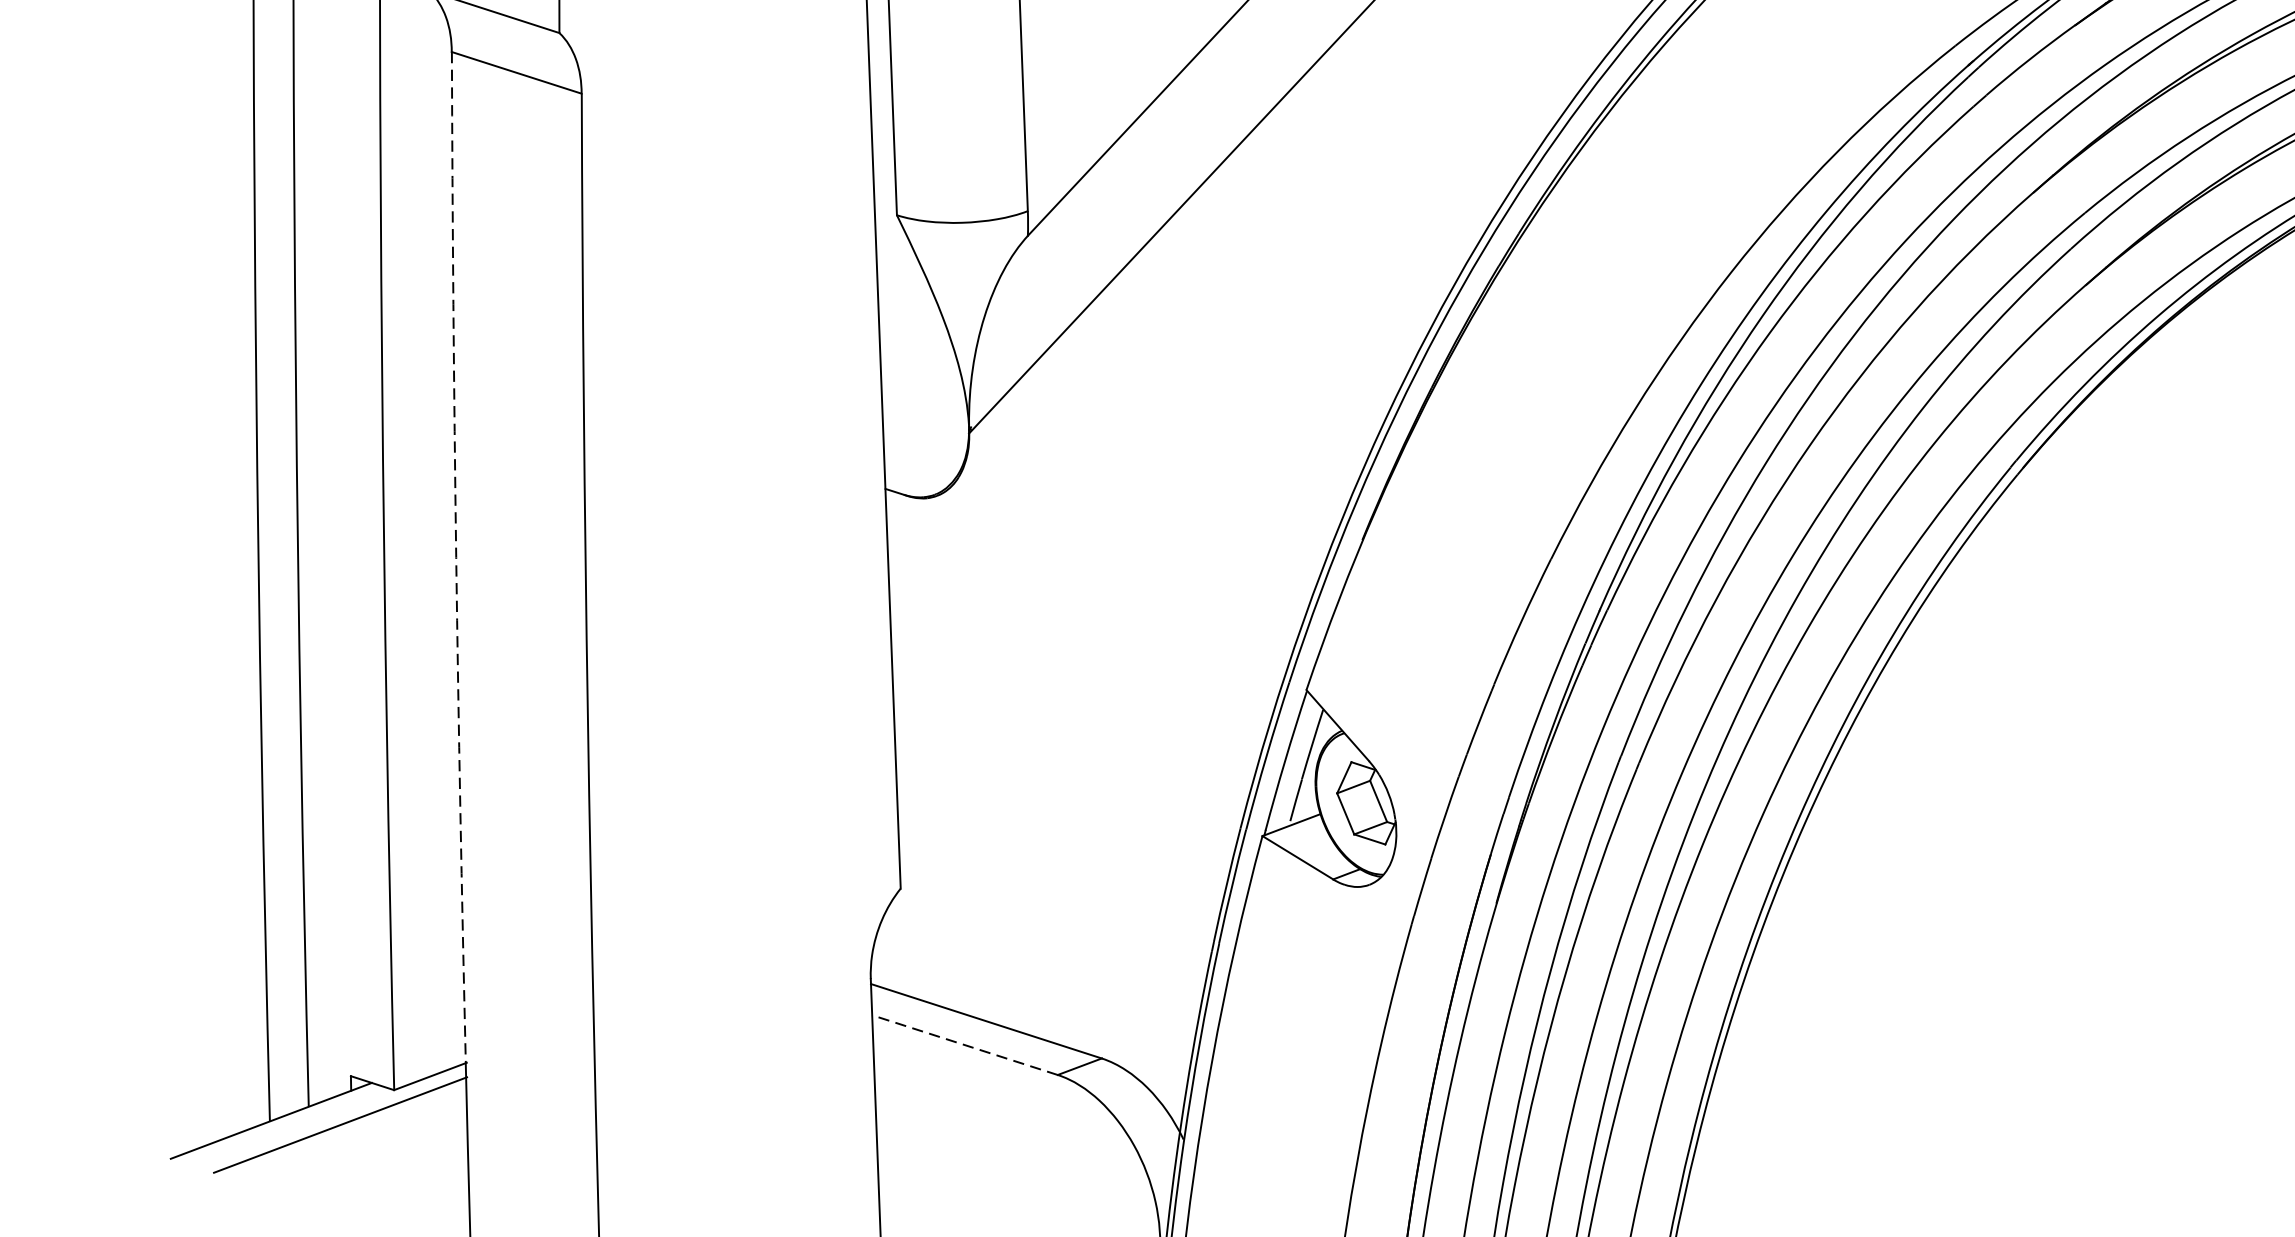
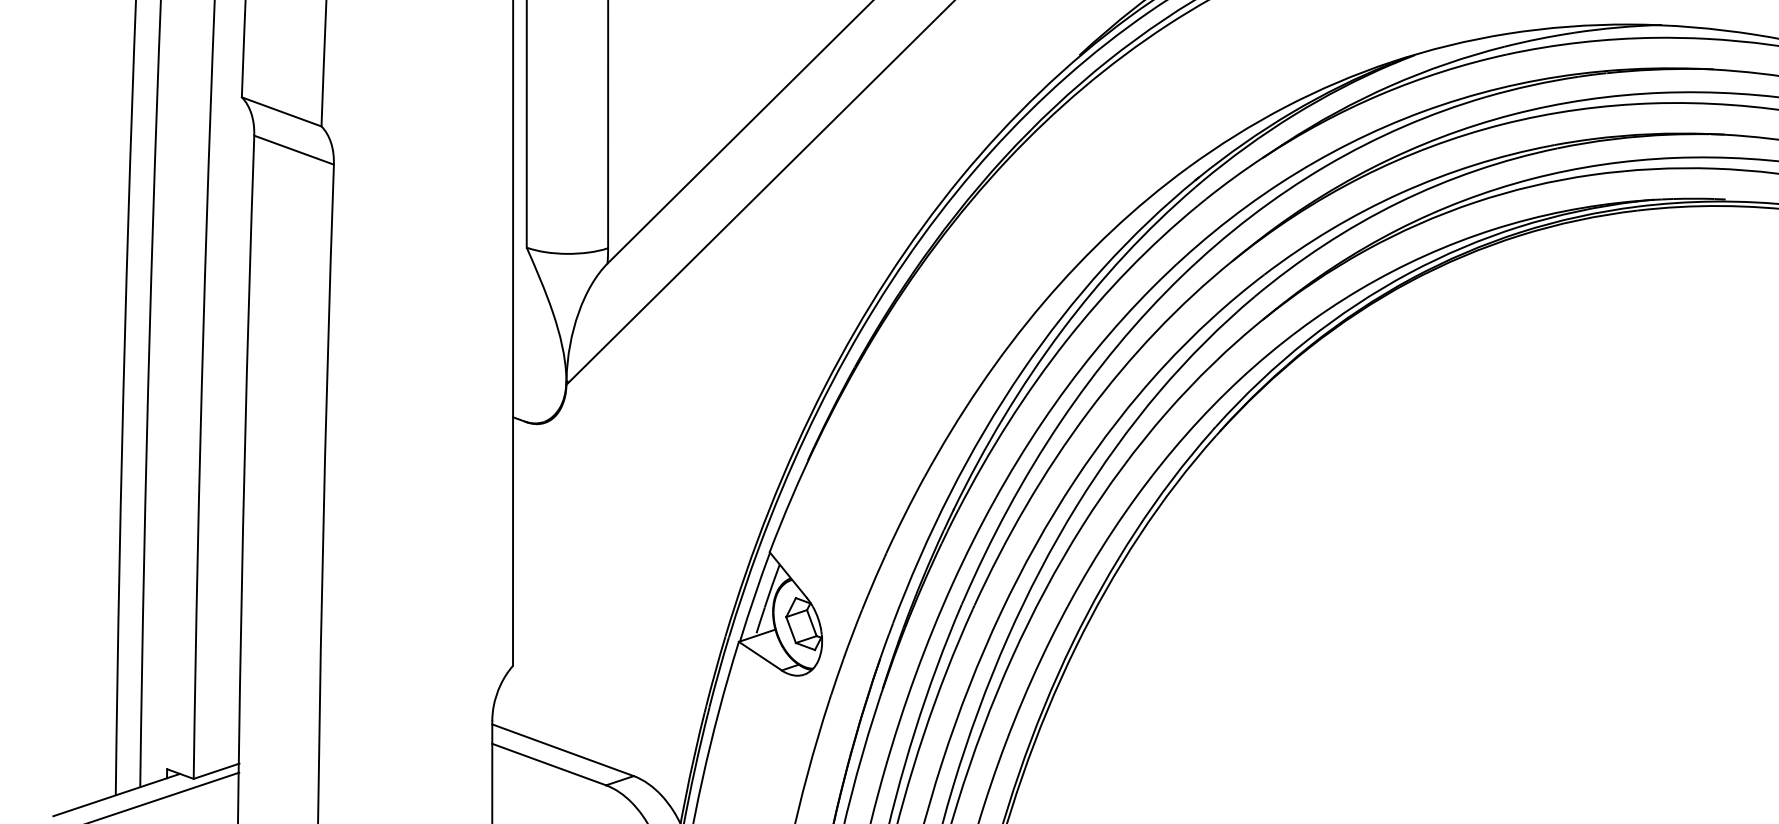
arc: (455, 557) -> (244, 449), dashed -> solid
line: (965, 1045) -> (549, 764), dashed -> solid

